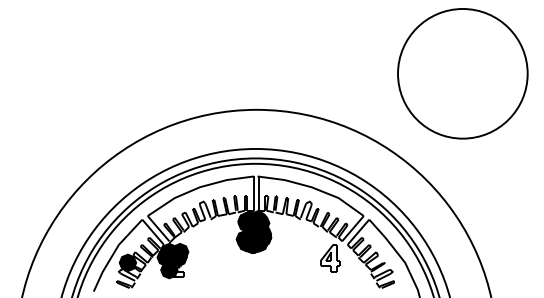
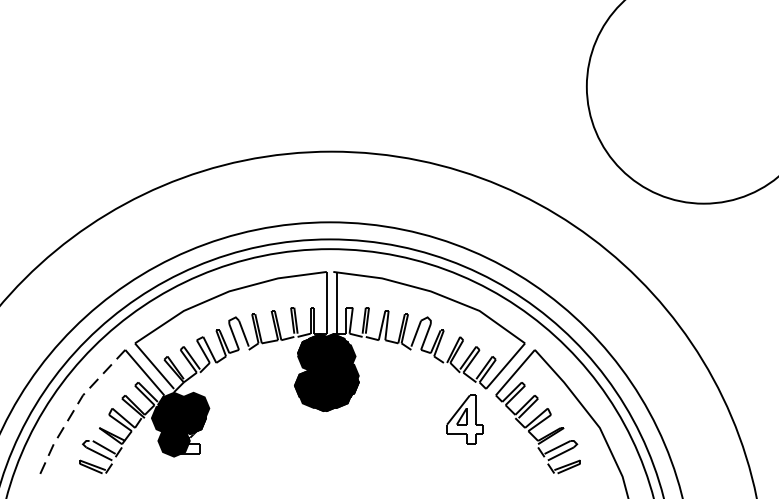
line: (113, 253) -> (73, 411), solid -> dashed
fill: (127, 262) -> (98, 427), removed

